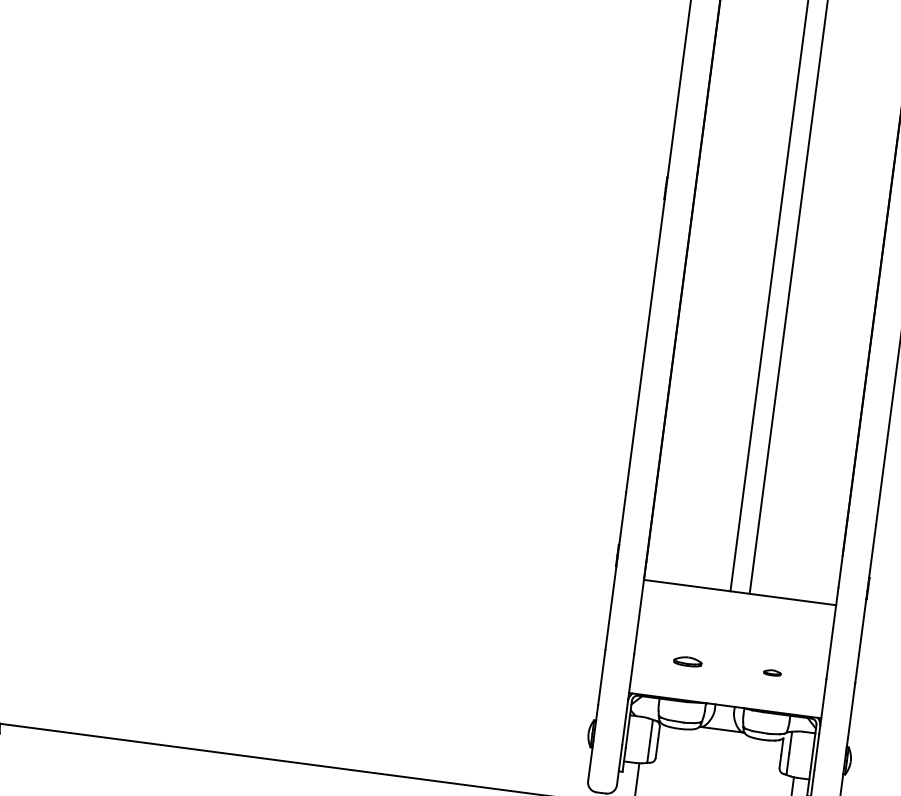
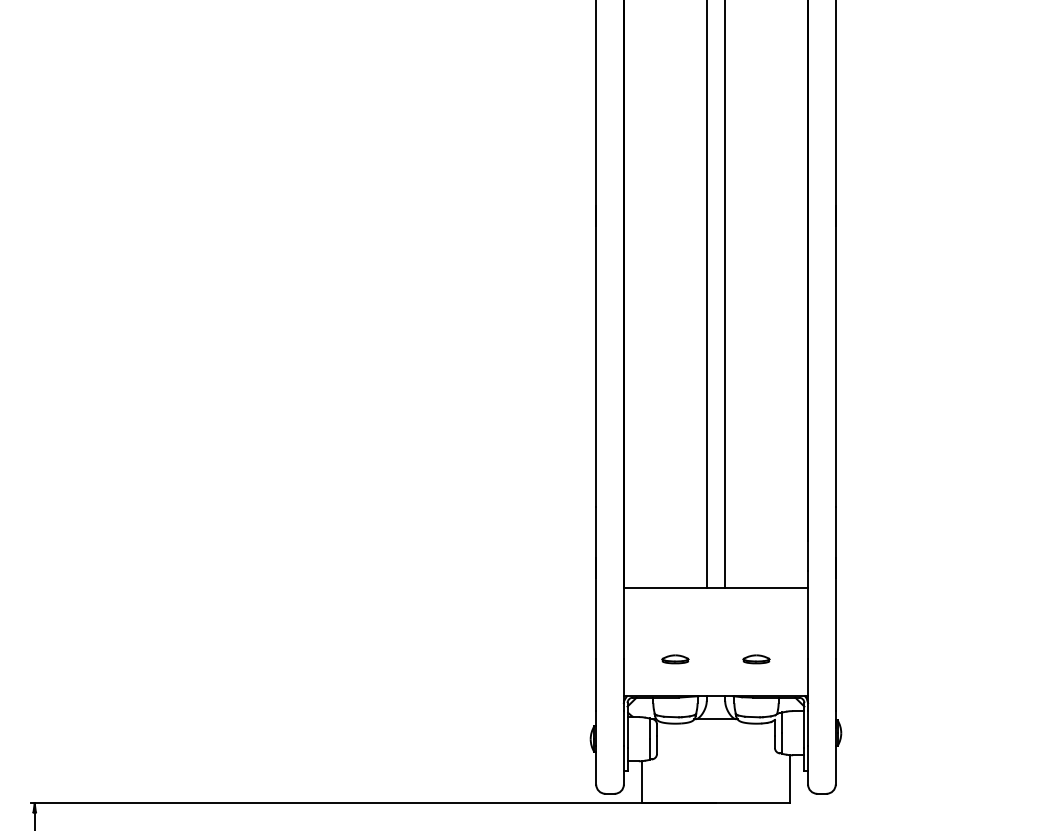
part: (772, 672) -> (756, 659), size x1.67

